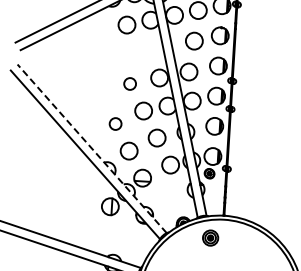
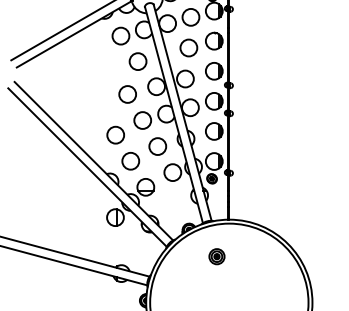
circle: (142, 51) -> (137, 61), added
circle: (129, 84) -> (127, 94), size x1.43
circle: (115, 123) -> (115, 134), size x1.43
line: (91, 148) -> (93, 160), dashed -> solid
part: (210, 237) -> (216, 256), moved

